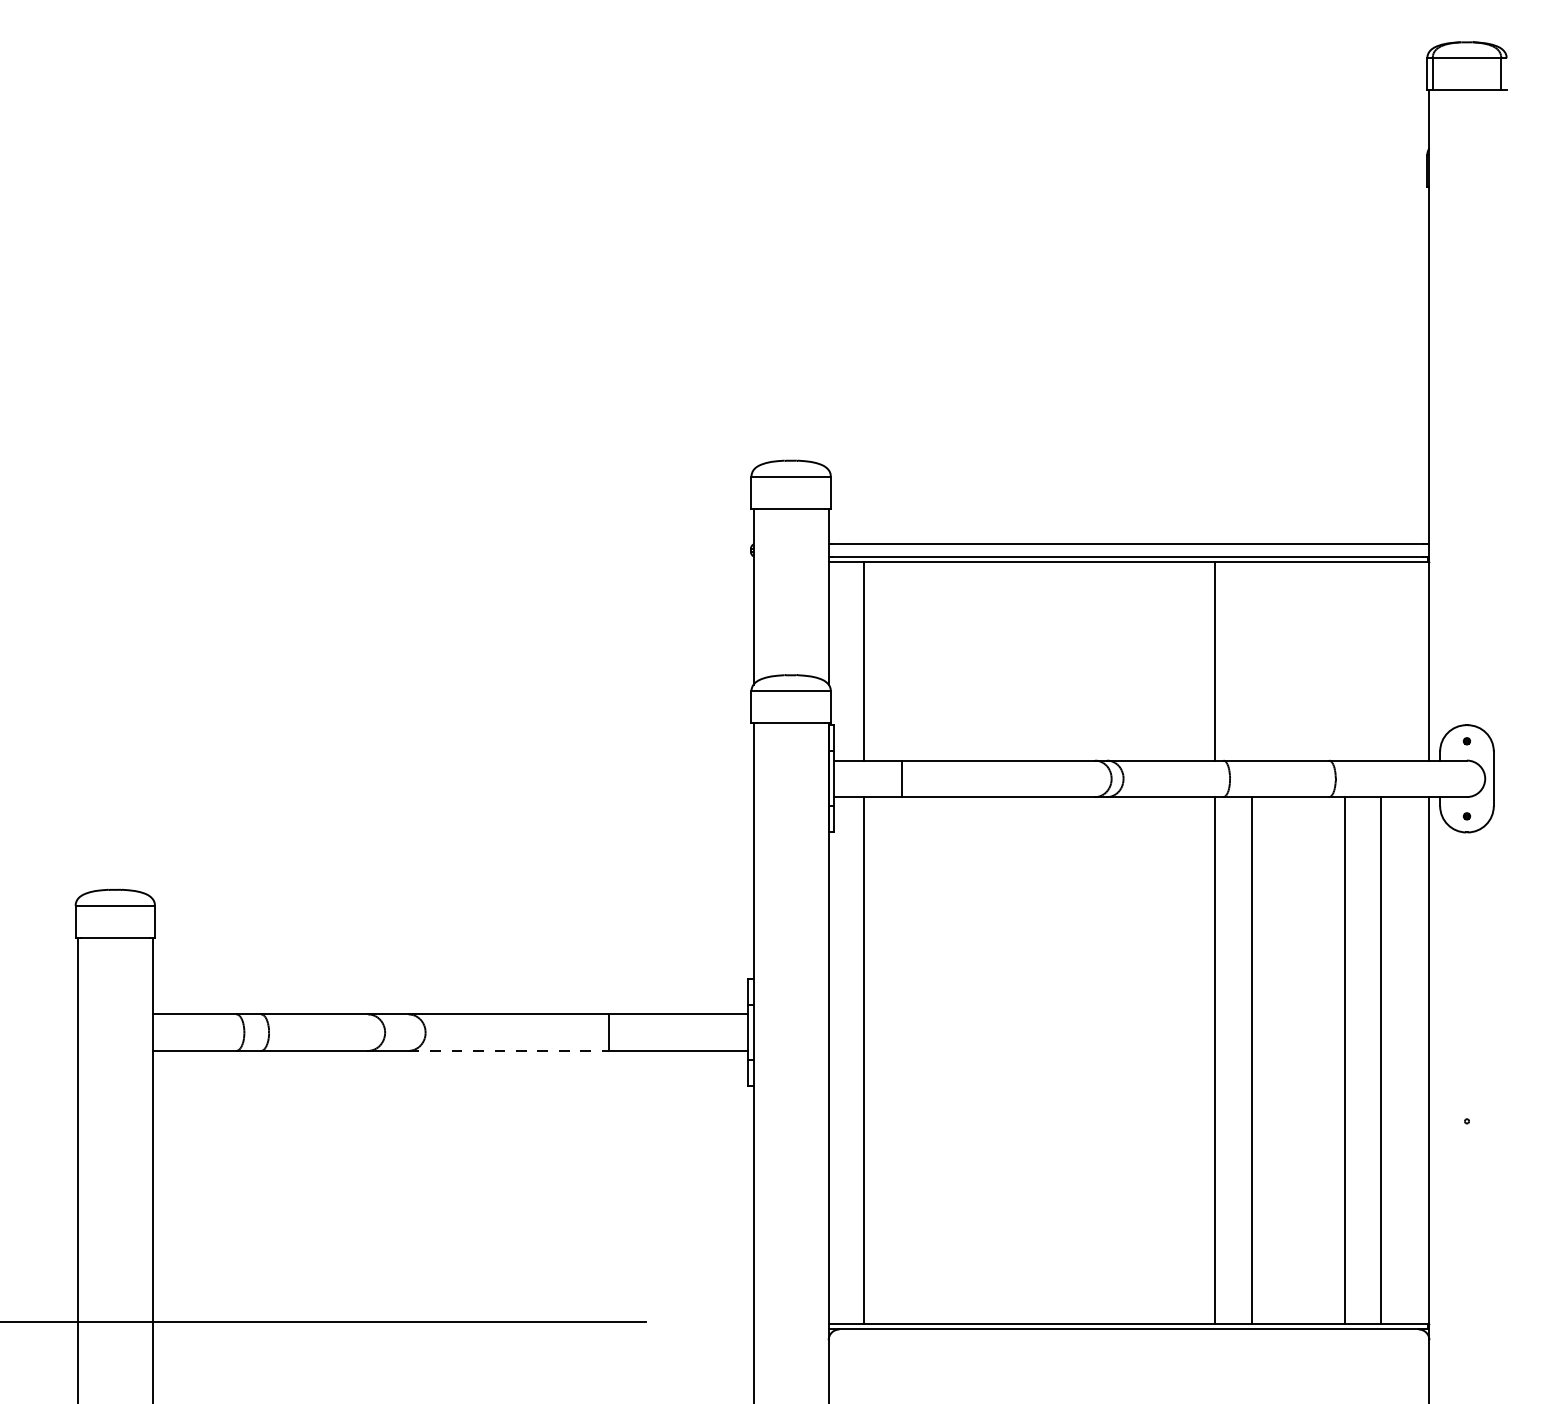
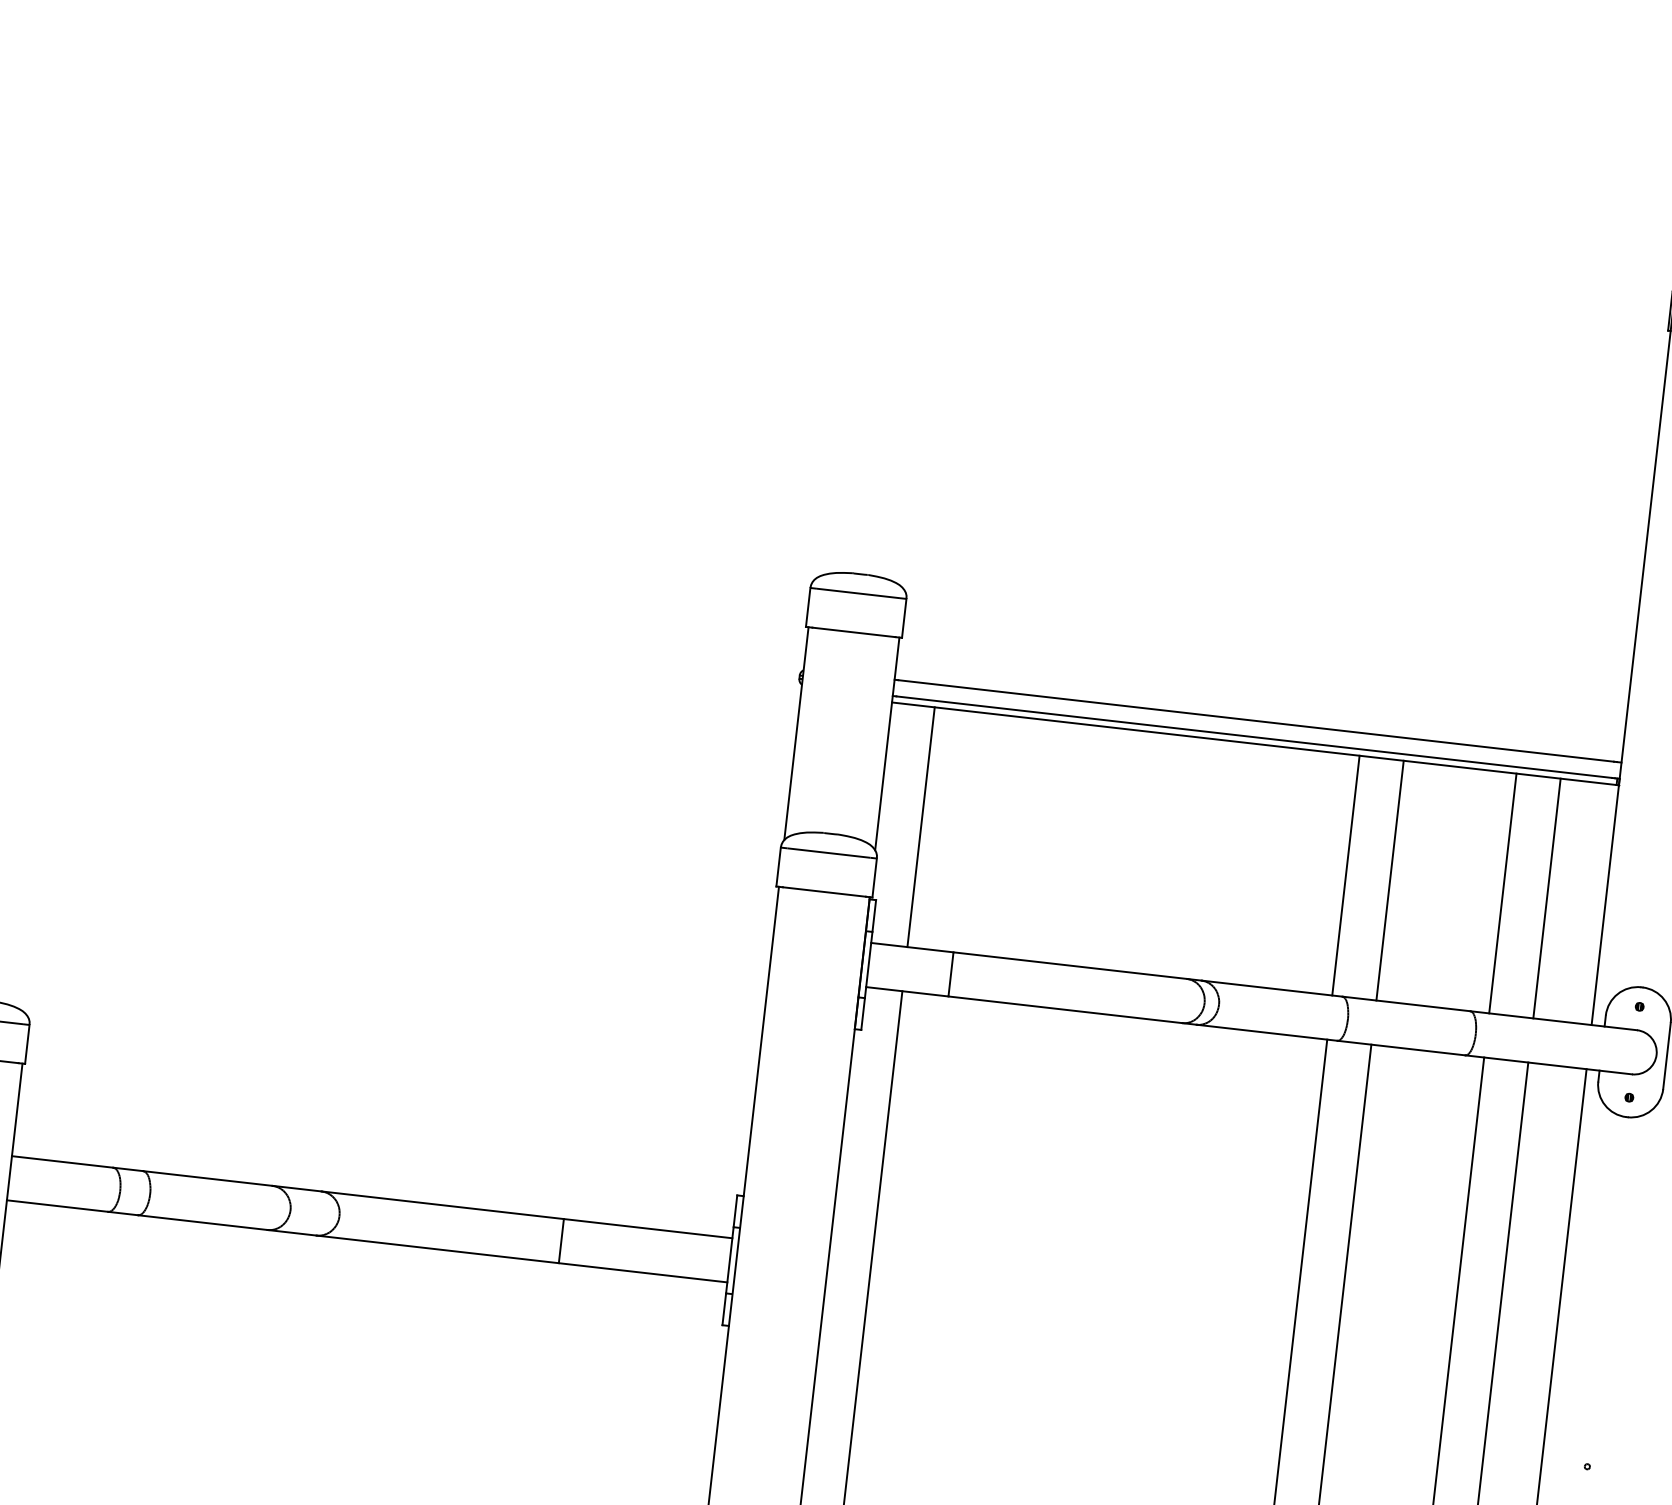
line: (1251, 661) -> (1389, 880), added
line: (1344, 661) -> (1502, 893), added
line: (1381, 661) -> (1547, 898), added
line: (509, 1050) -> (438, 1249), dashed -> solid

